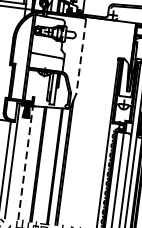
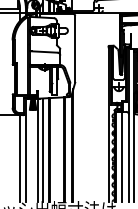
line: (81, 57) -> (75, 49), dashed -> solid
line: (25, 162) -> (37, 149), dashed -> solid
line: (30, 162) -> (42, 149), added

